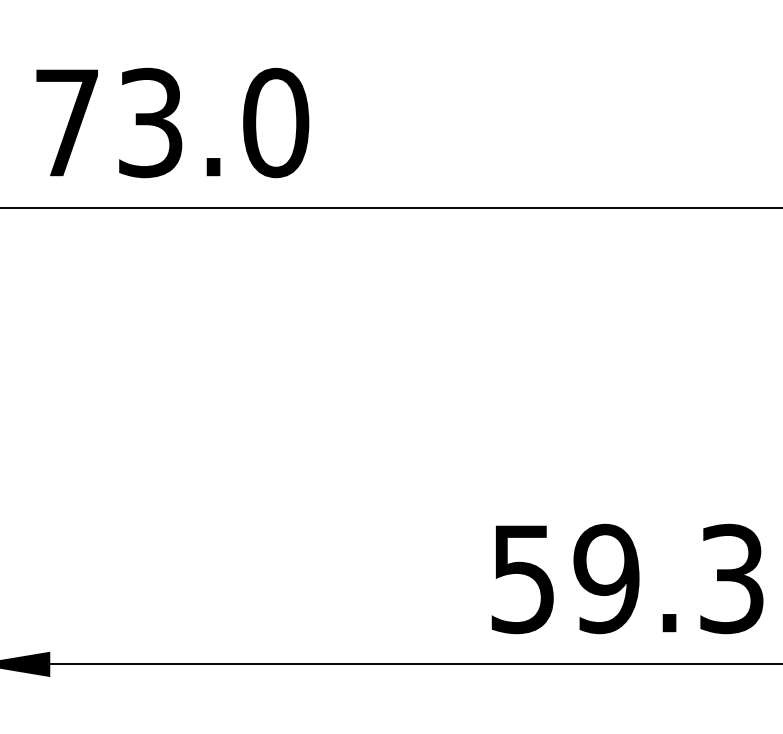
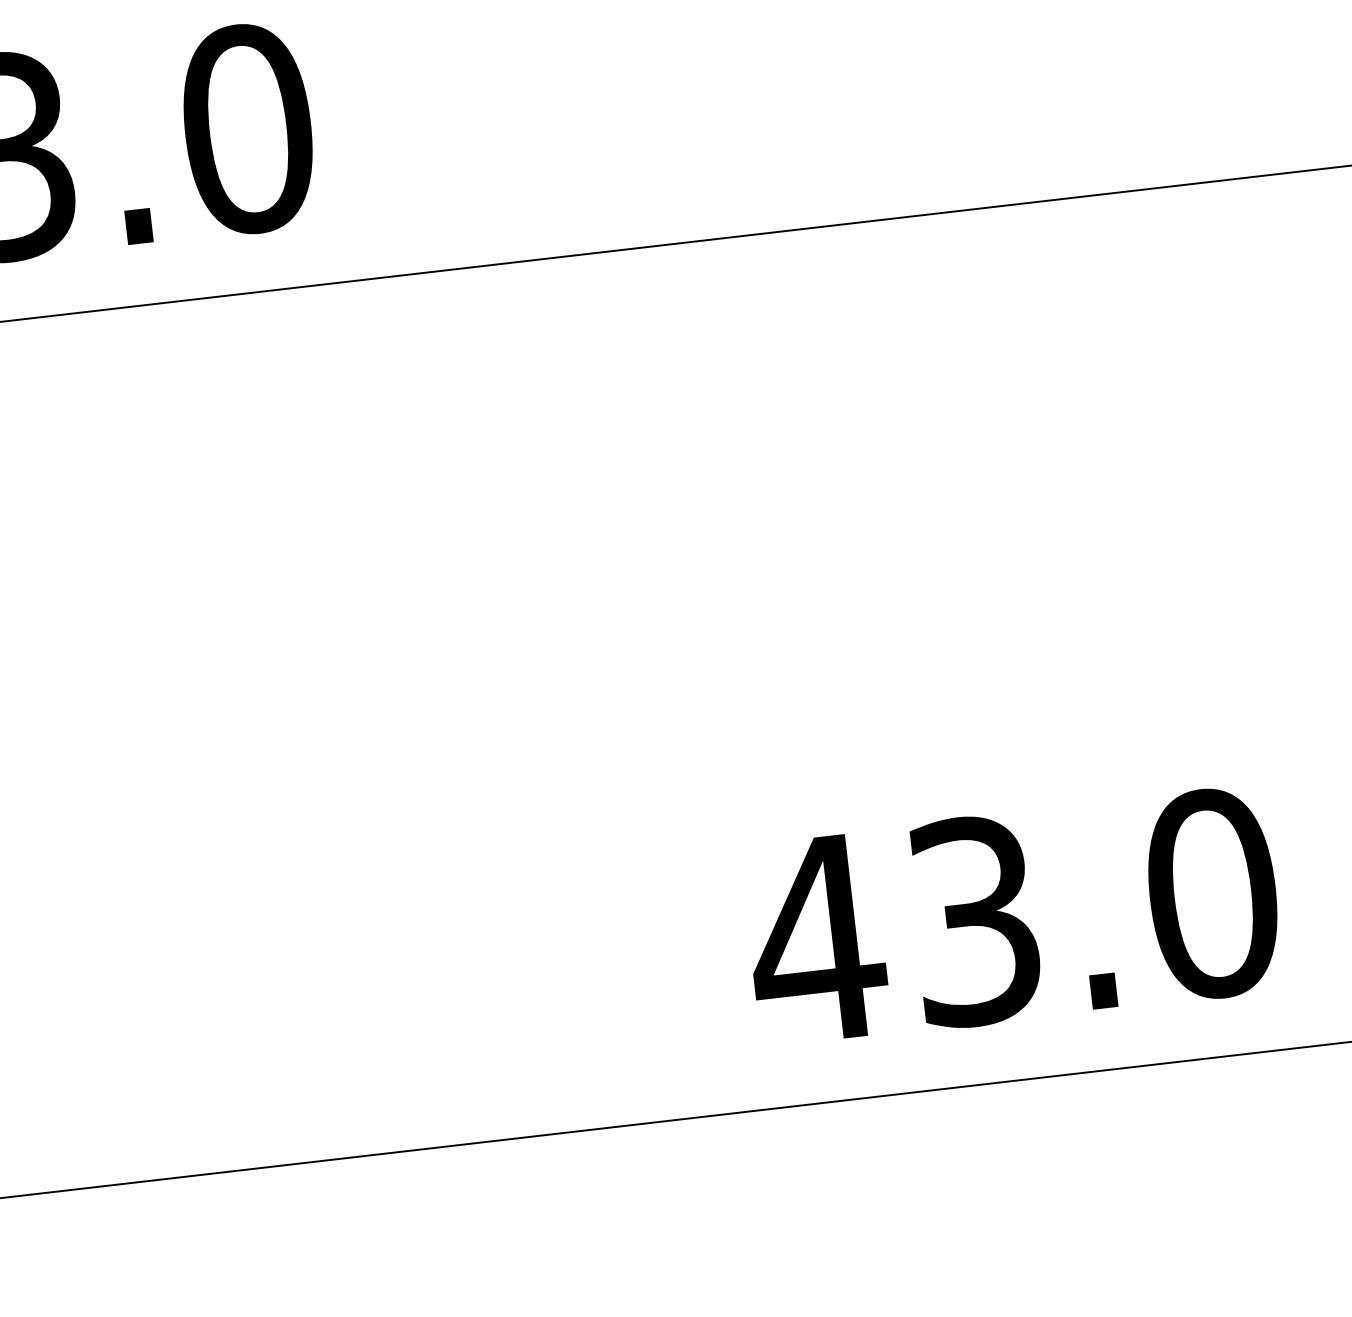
text: (626, 578) -> (1012, 916), 59.3 -> 43.0

